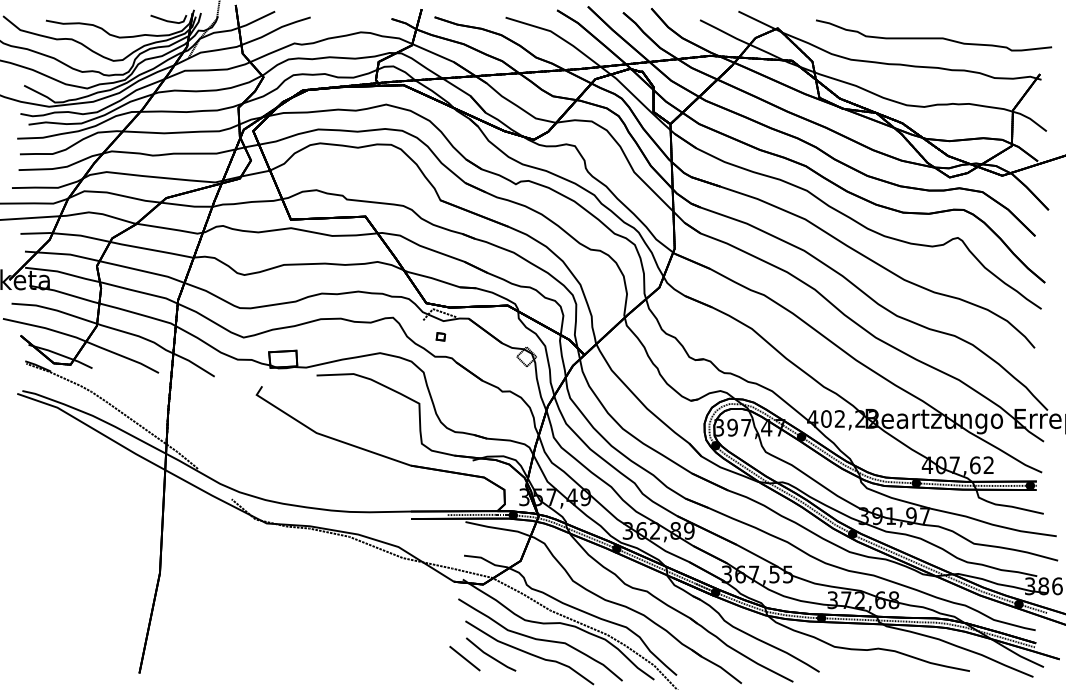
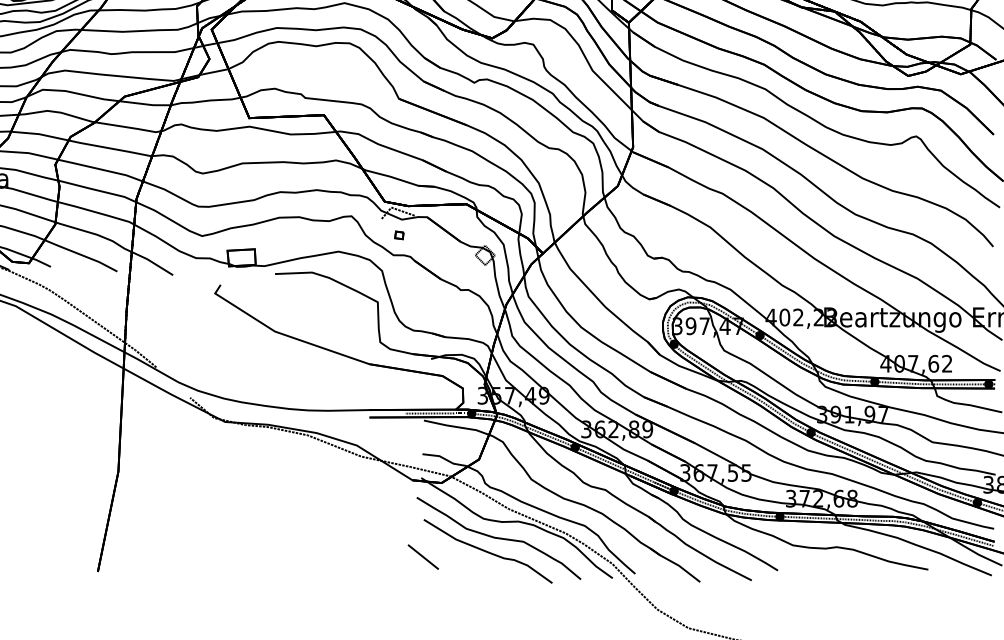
part: (491, 654) -> (449, 553), removed

